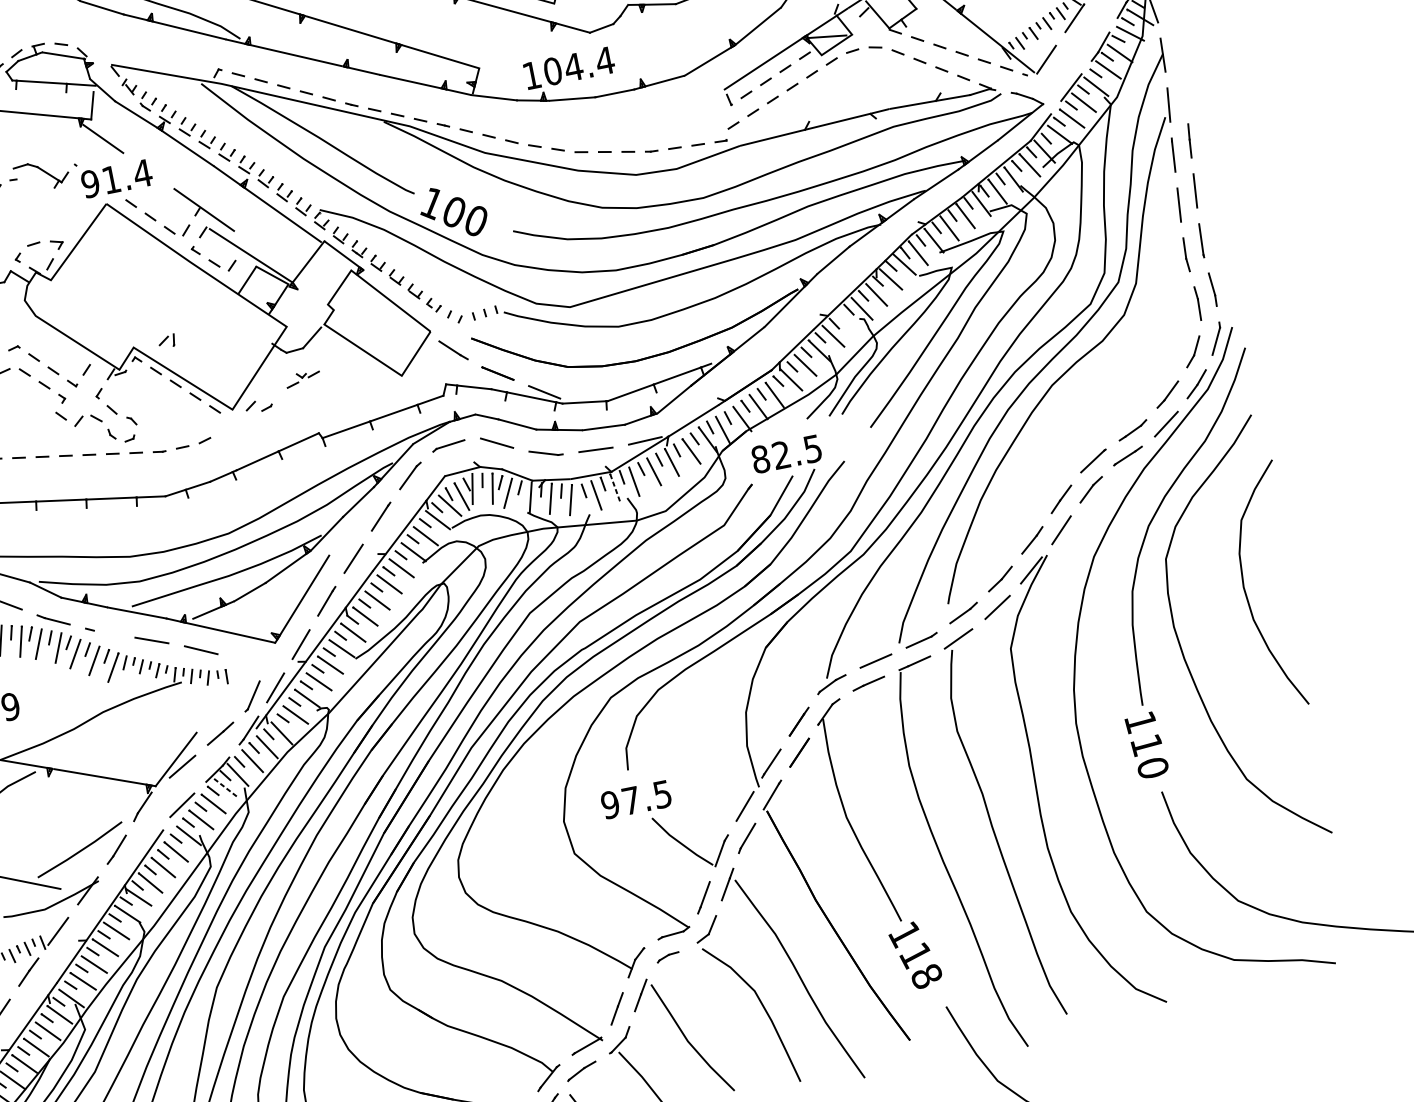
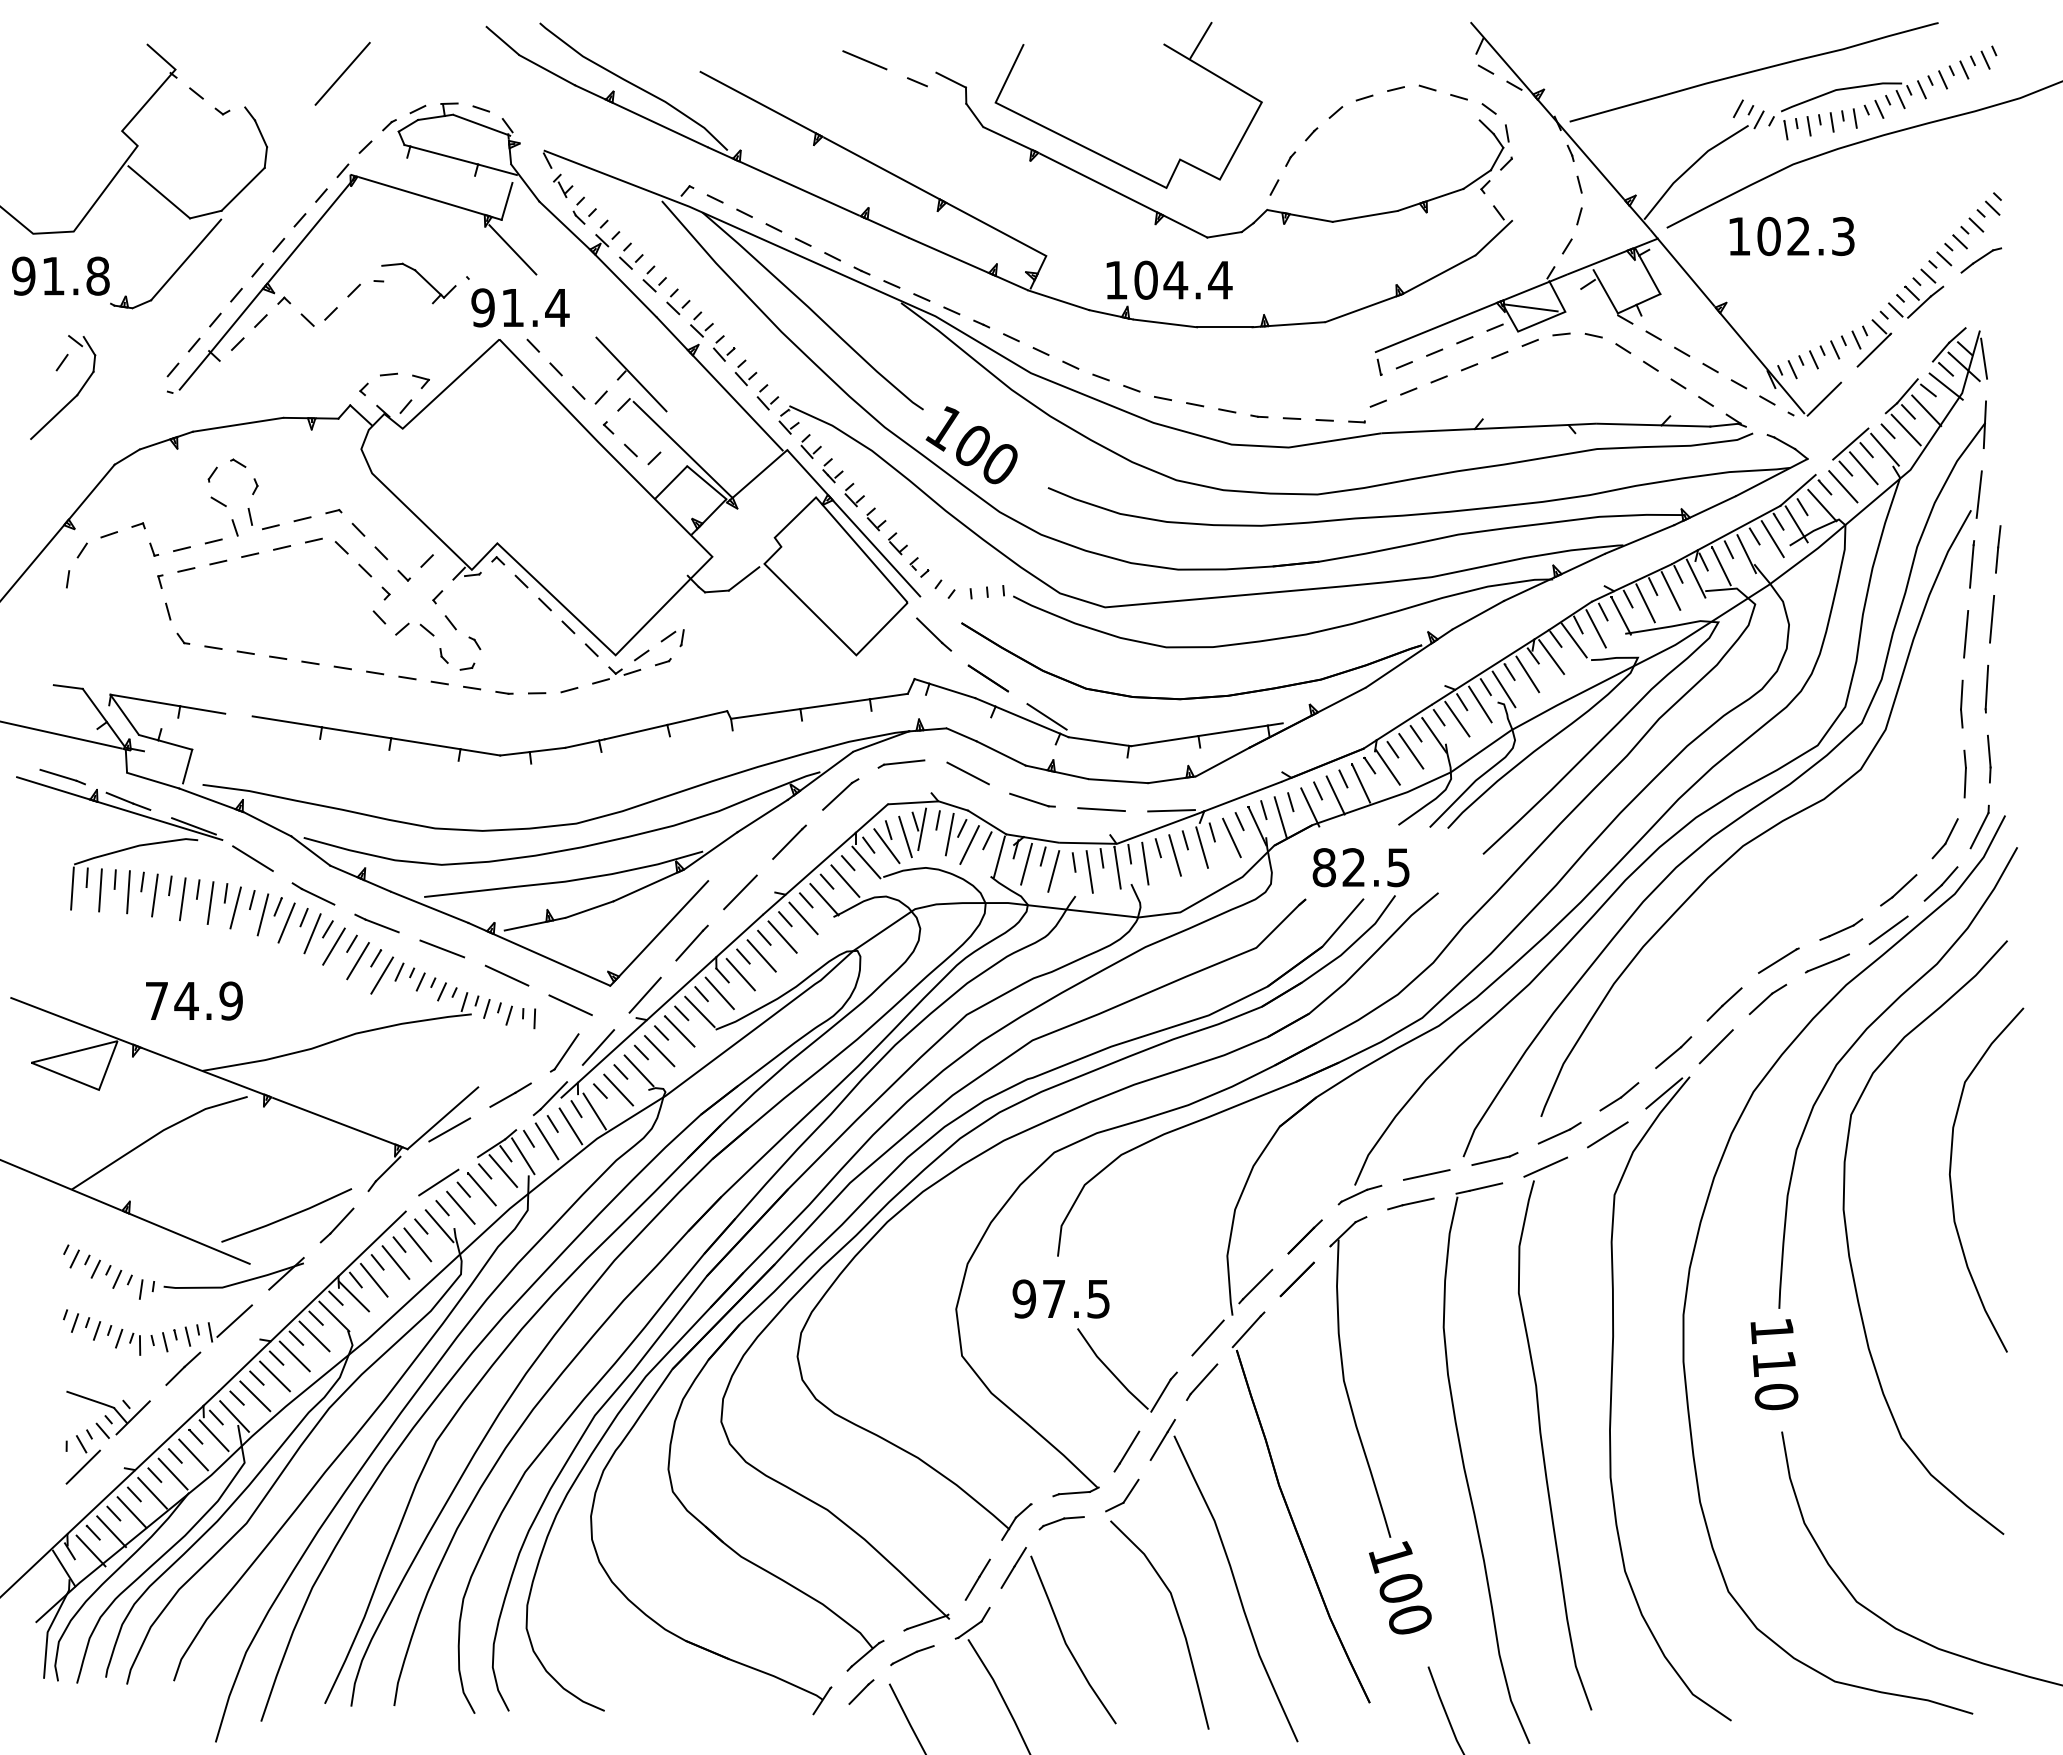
line: (400, 297) -> (876, 548), added
line: (847, 322) -> (1480, 704), added
part: (166, 341) -> (672, 638), moved
part: (303, 378) -> (616, 675), moved
line: (615, 489) -> (1117, 868), dashed -> solid
line: (105, 632) -> (381, 925), added
line: (250, 662) -> (570, 1005), added
line: (226, 788) -> (503, 1171), dashed -> solid
part: (668, 957) -> (1061, 1523), size x1.43
text: (920, 965) -> (1404, 1603), 118 -> 100

